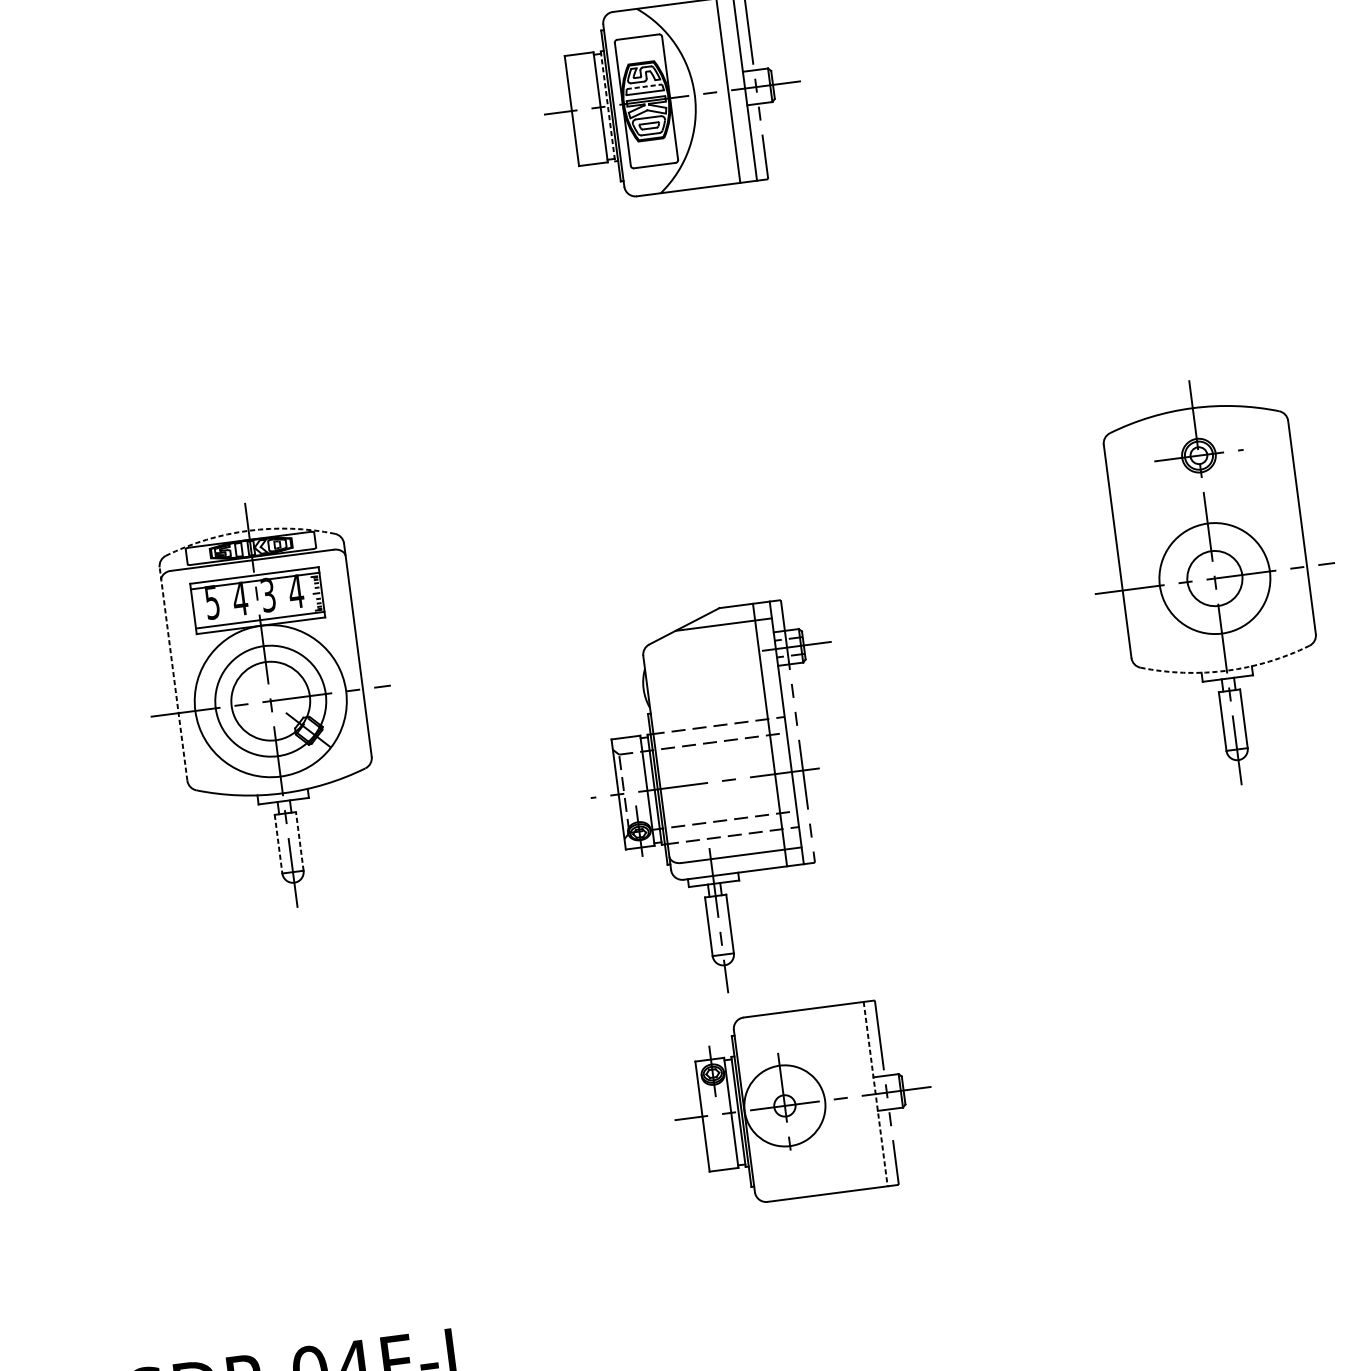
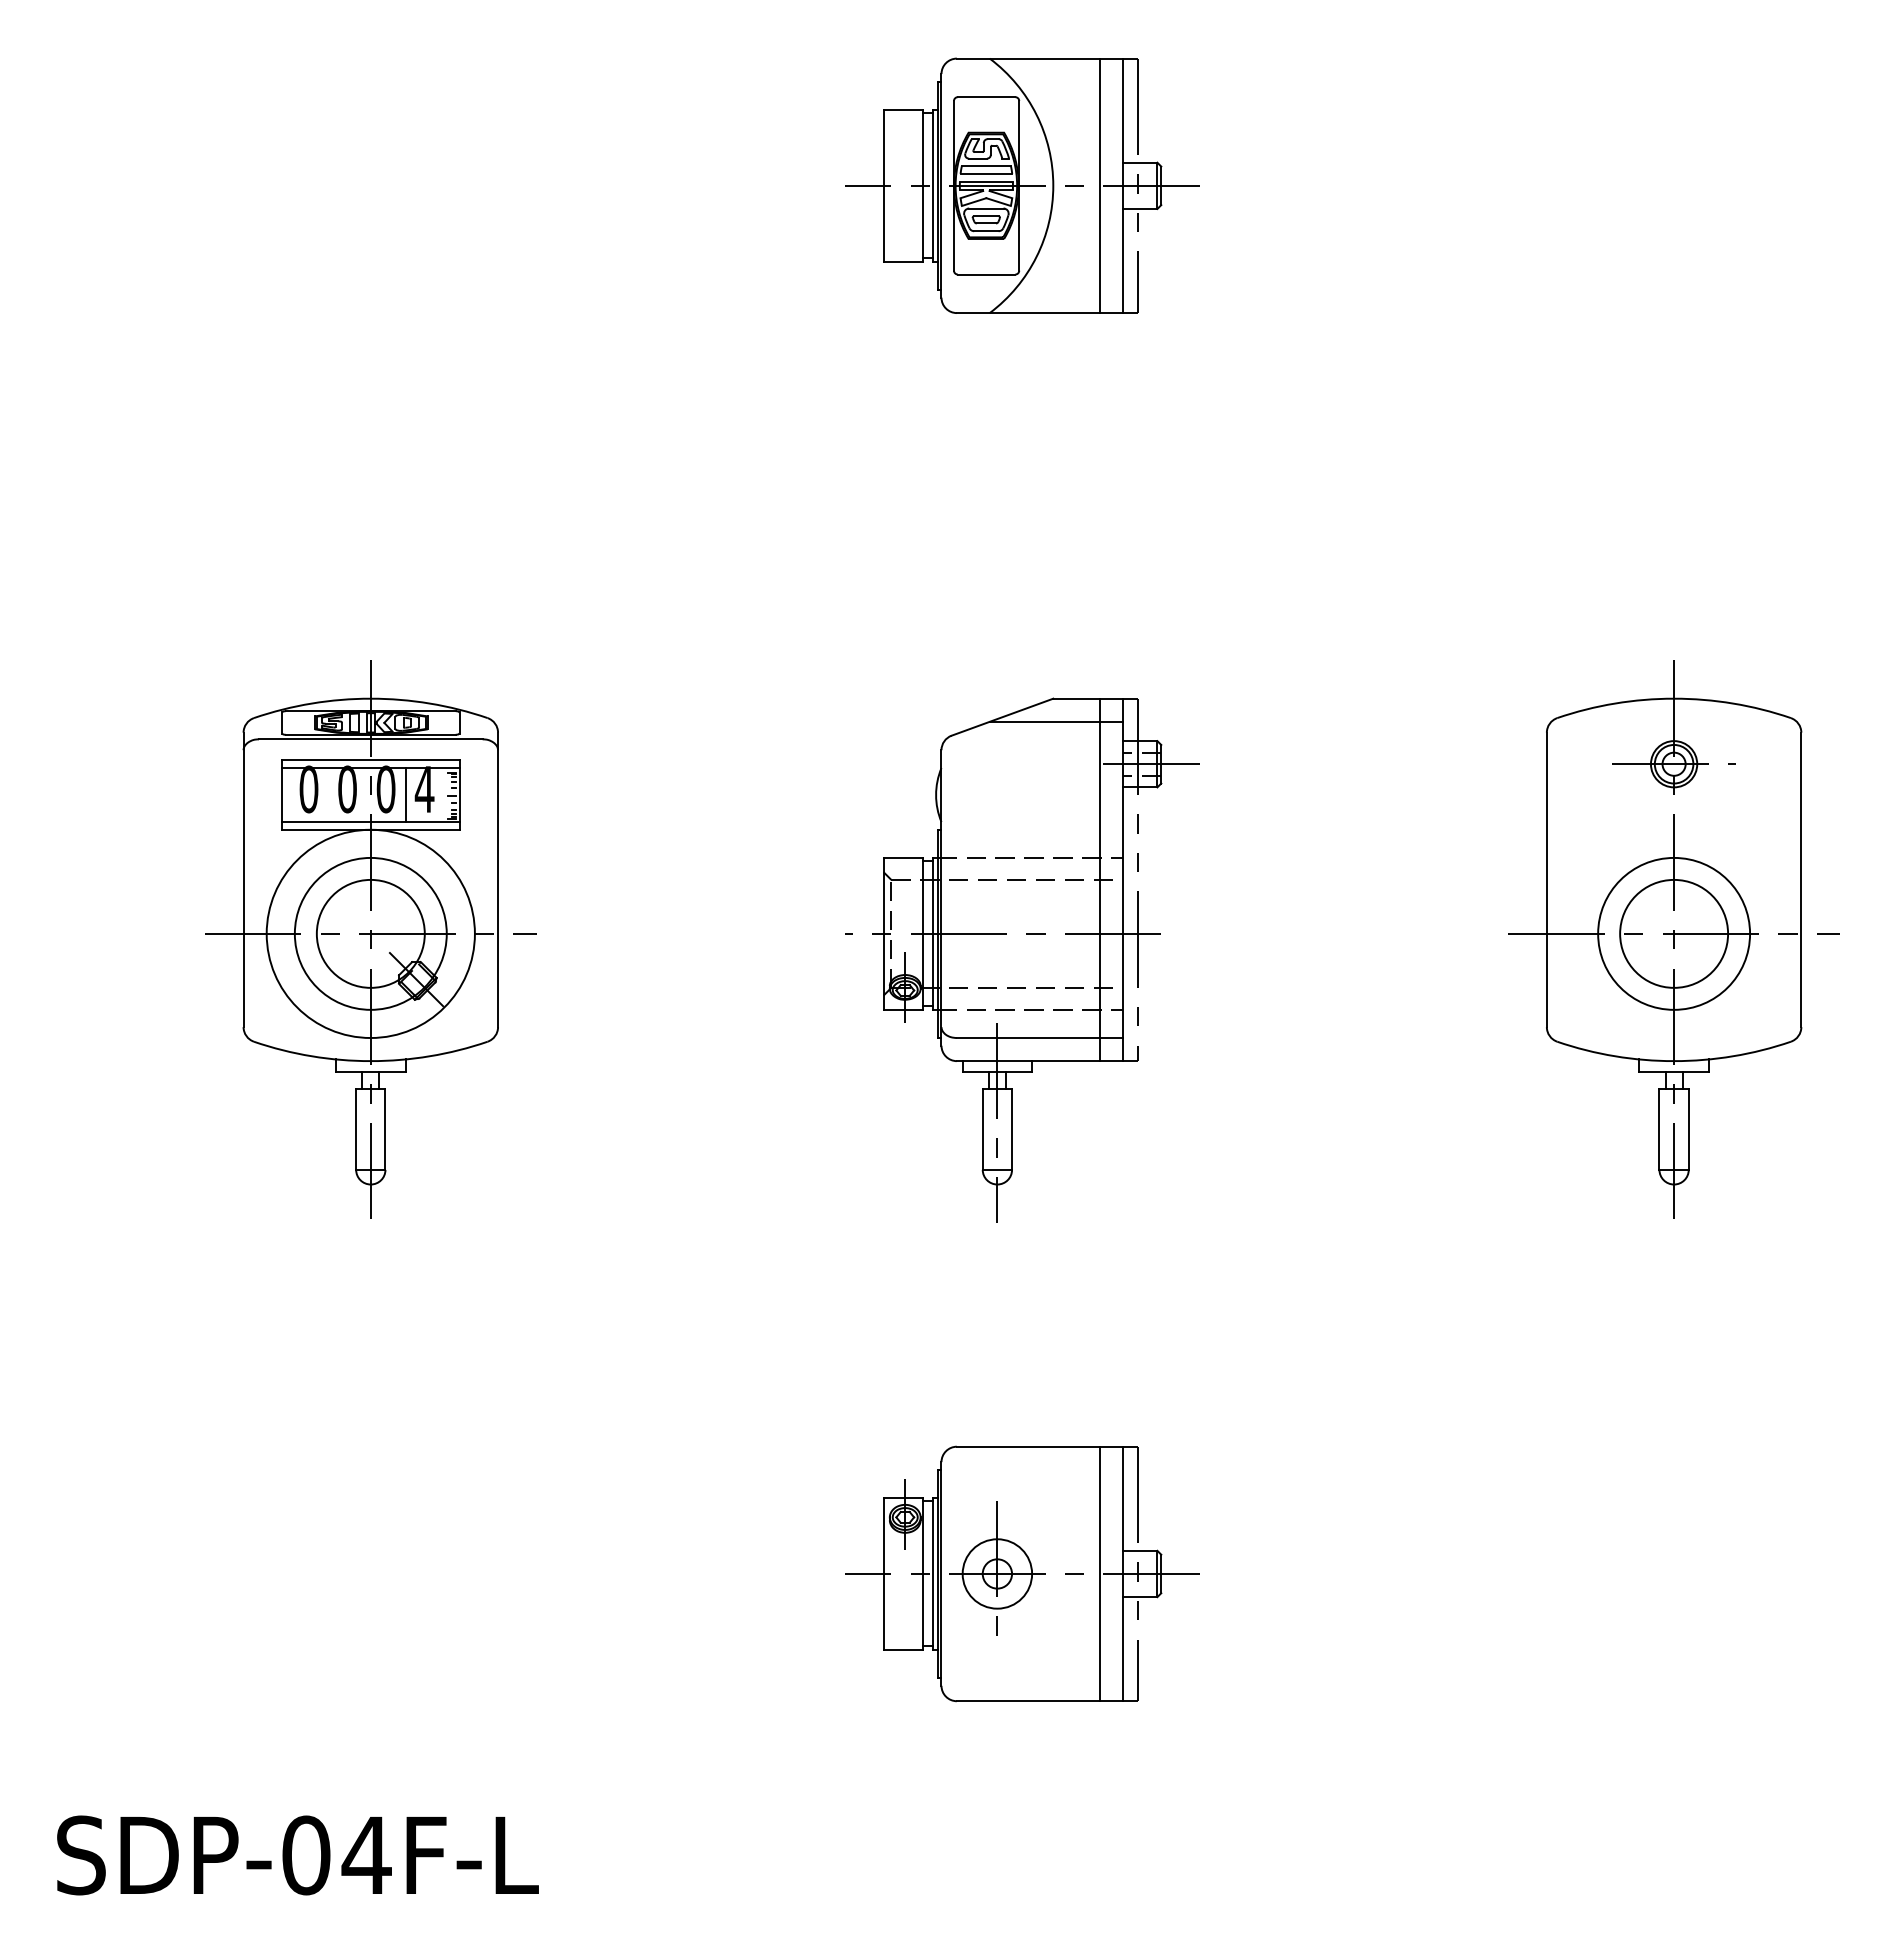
line: (644, 86) -> (986, 165), dashed -> solid
line: (607, 106) -> (933, 185), dashed -> solid
arc: (248, 530) -> (370, 698), dashed -> solid
circle: (1215, 578) -> (1674, 933), size x1.43
text: (267, 595) -> (385, 789), 3 -> 0
line: (282, 597) -> (405, 795), added
text: (240, 598) -> (347, 789), 4 -> 0
text: (212, 602) -> (308, 789), 5 -> 0
arc: (1227, 670) -> (1674, 1061), dashed -> solid
line: (173, 673) -> (243, 879), dashed -> solid
part: (721, 799) -> (1022, 959), moved
line: (299, 840) -> (385, 1128), dashed -> solid
line: (278, 844) -> (356, 1129), dashed -> solid
line: (875, 1094) -> (1122, 1574), dashed -> solid
line: (858, 1095) -> (1099, 1573), added
circle: (784, 1105) -> (997, 1573), size x0.62

